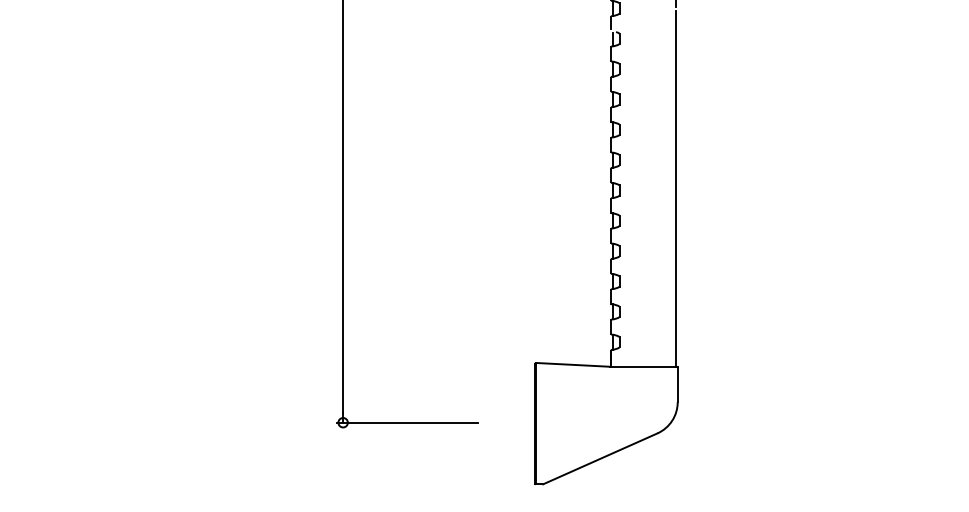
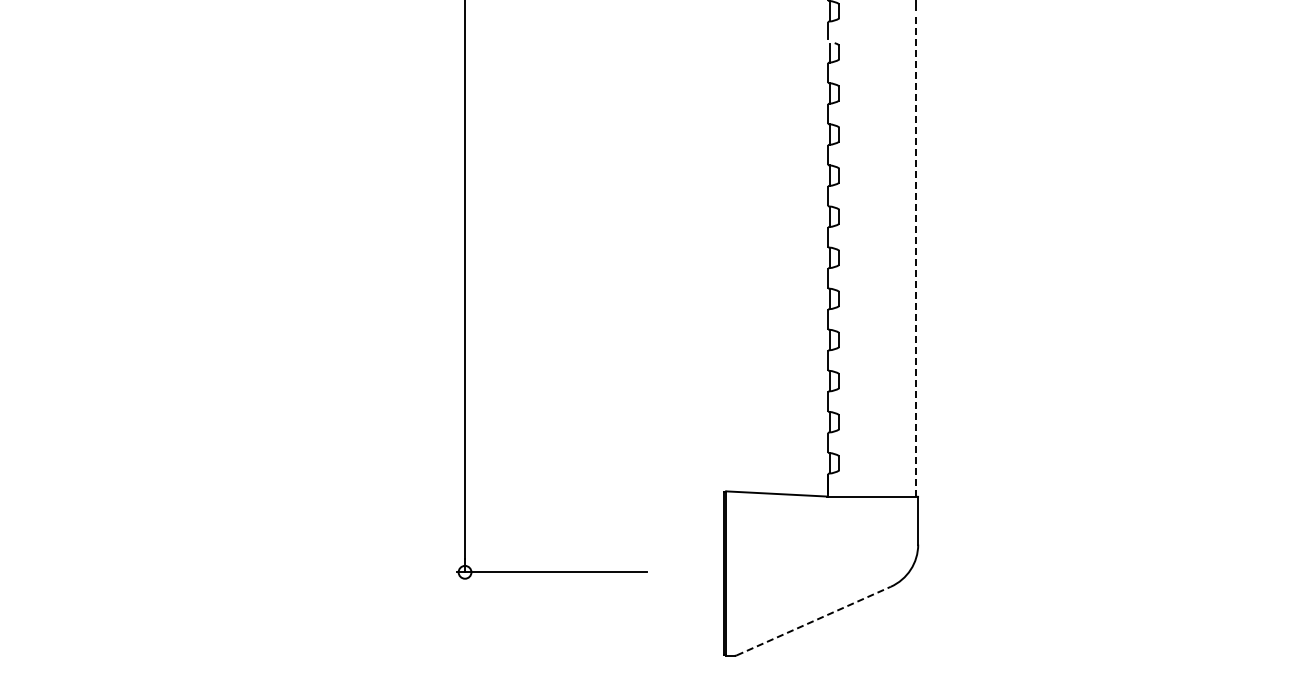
line: (675, 188) -> (915, 255), solid -> dashed
line: (601, 458) -> (814, 620), solid -> dashed

